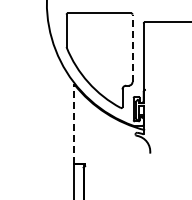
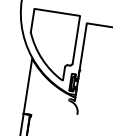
line: (132, 48) -> (76, 40), dashed -> solid
line: (74, 124) -> (28, 86), dashed -> solid

